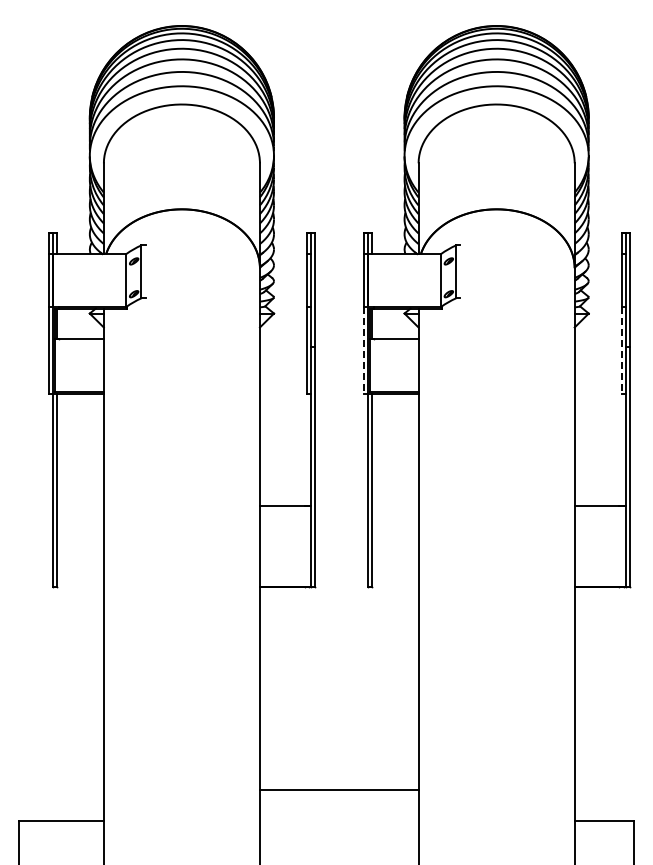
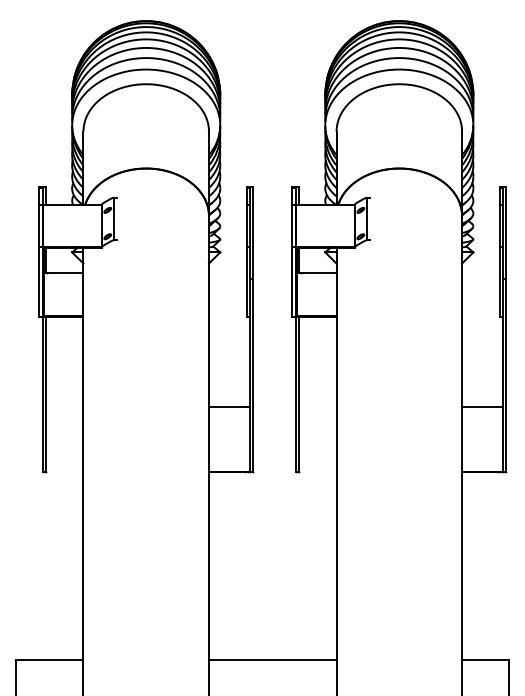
line: (363, 350) -> (292, 282), dashed -> solid
line: (621, 350) -> (499, 282), dashed -> solid
line: (338, 789) -> (272, 660), moved

